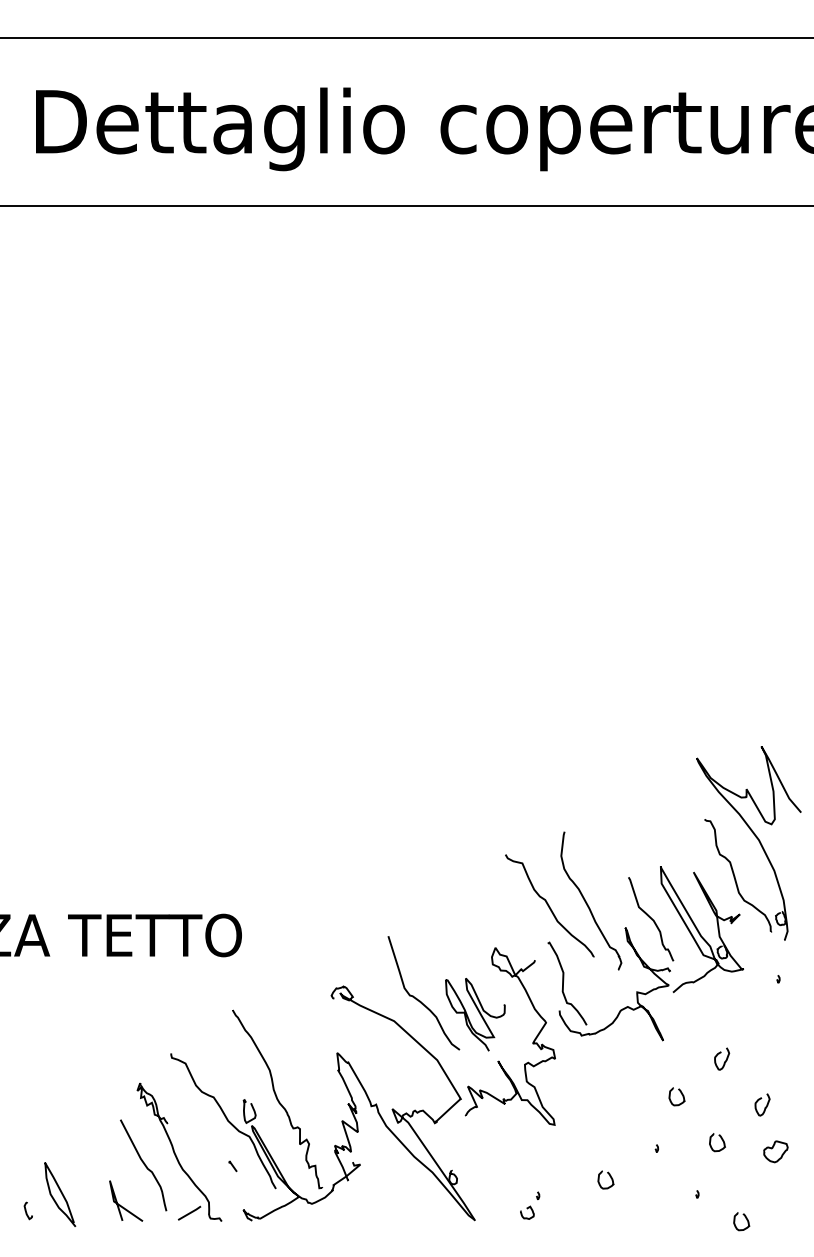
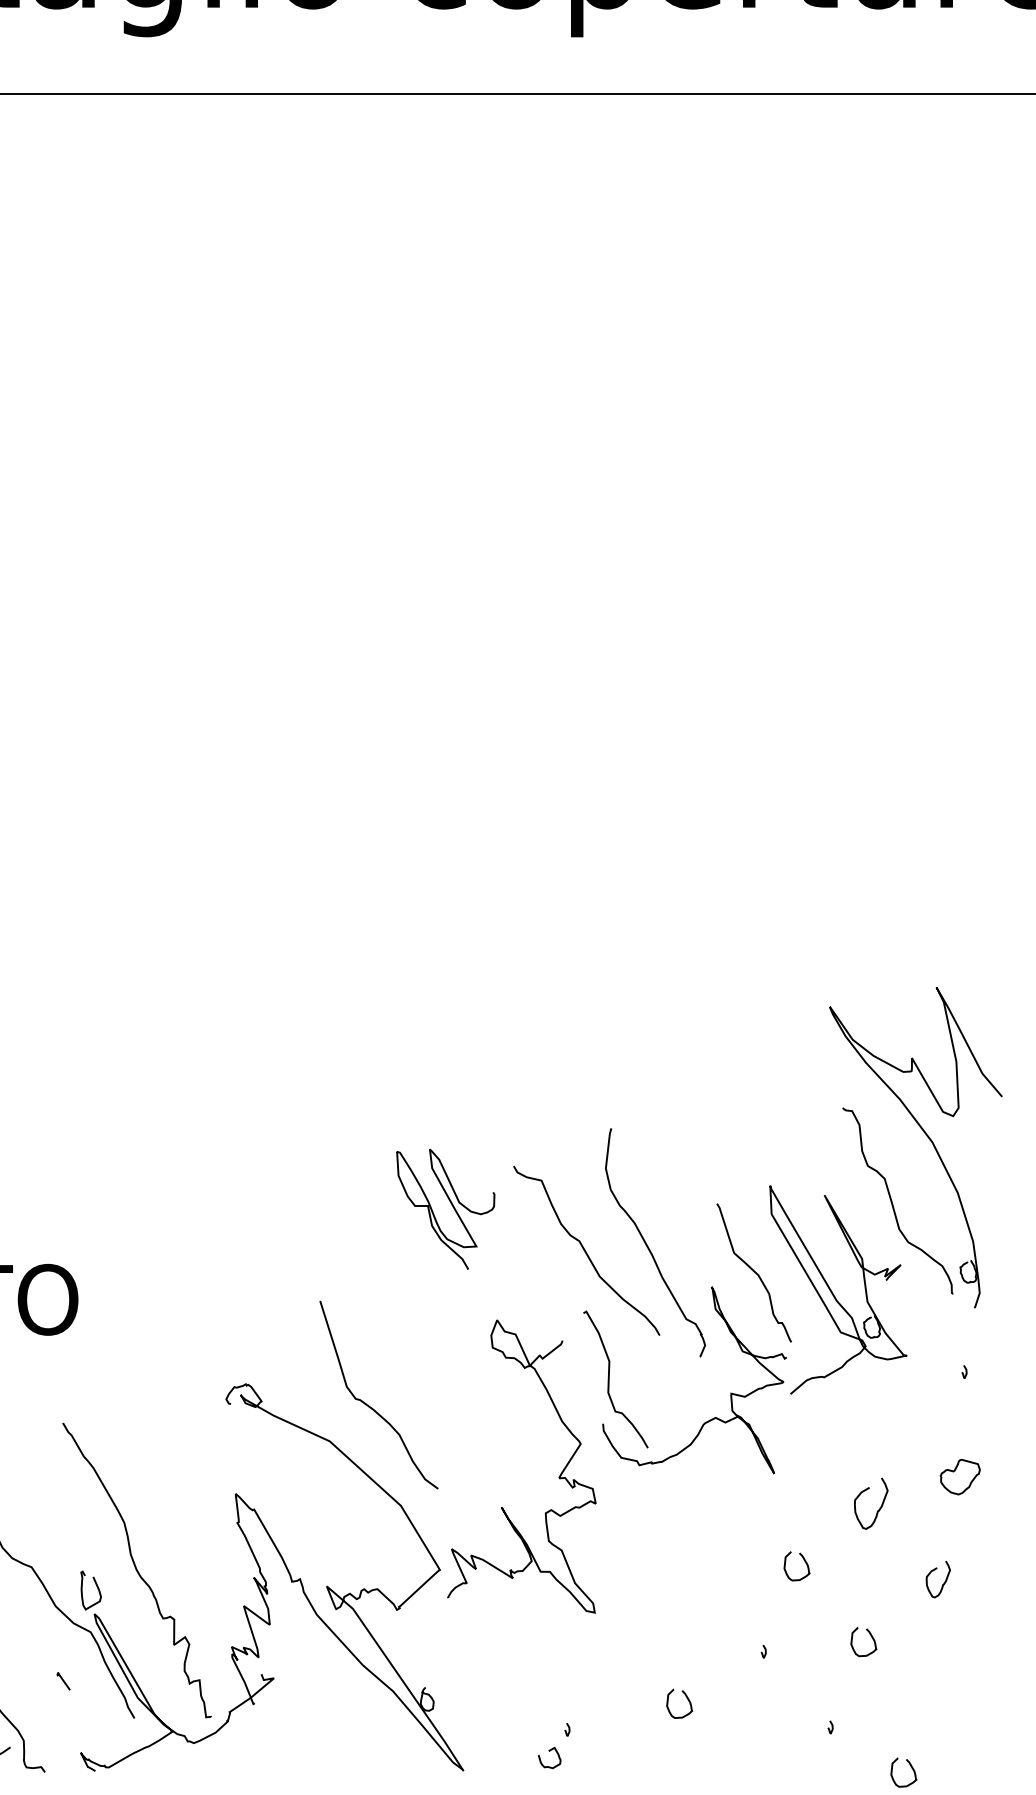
curve: (478, 1012) -> (450, 1205), moved
part: (722, 1058) -> (872, 1503), size x1.4
curve: (773, 1148) -> (956, 1471), moved

